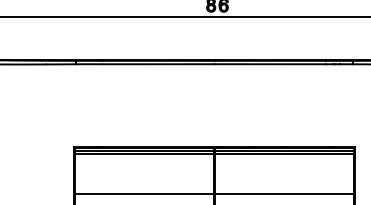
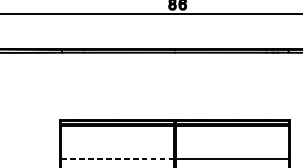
line: (143, 194) -> (117, 159), solid -> dashed

